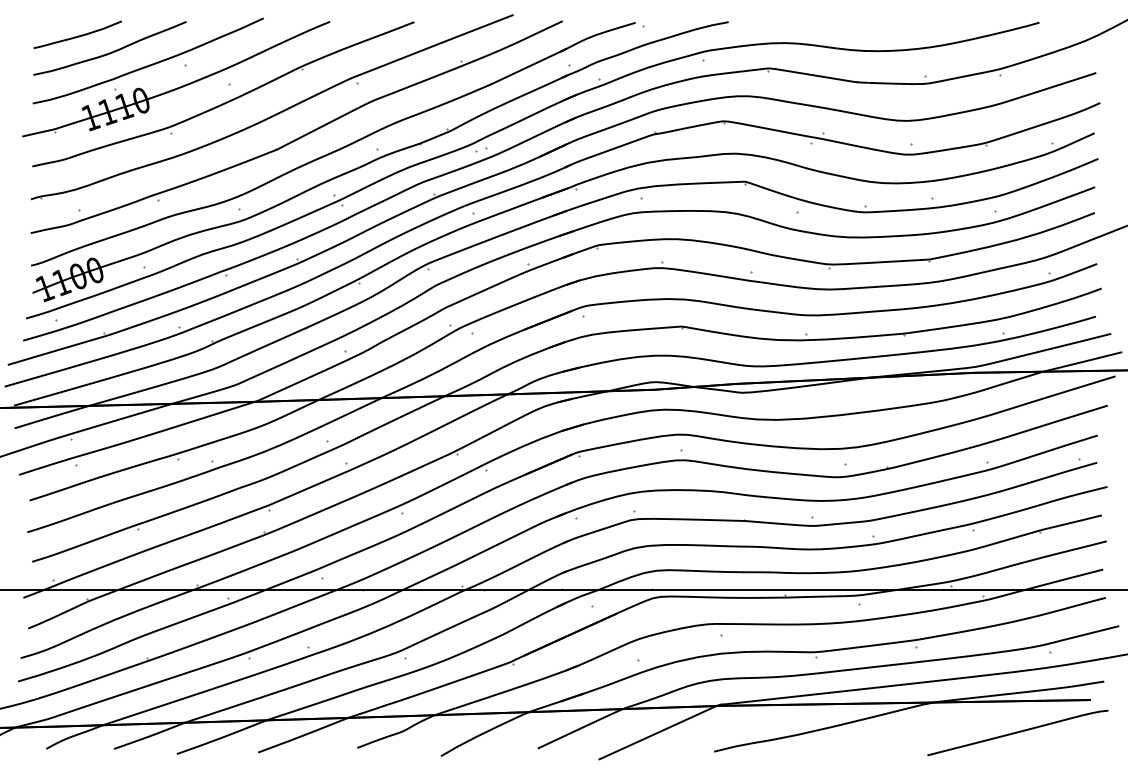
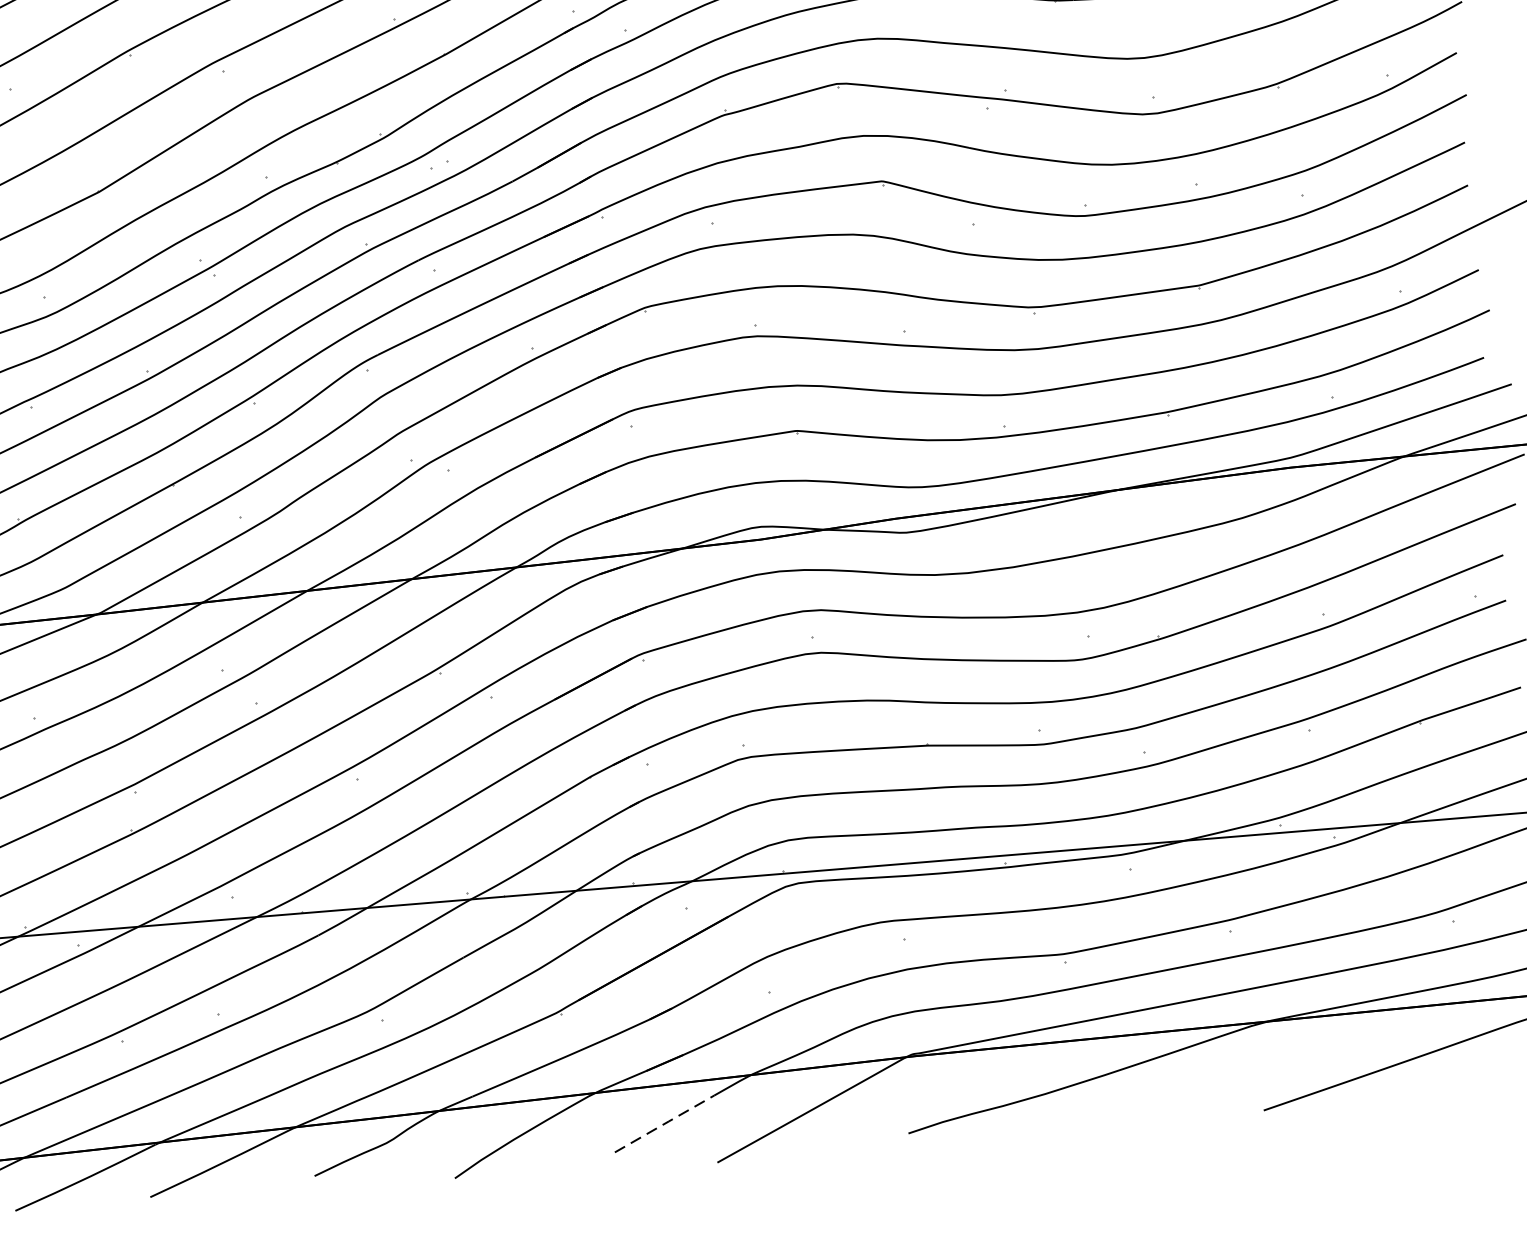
line: (569, 733) -> (665, 1122), solid -> dashed

